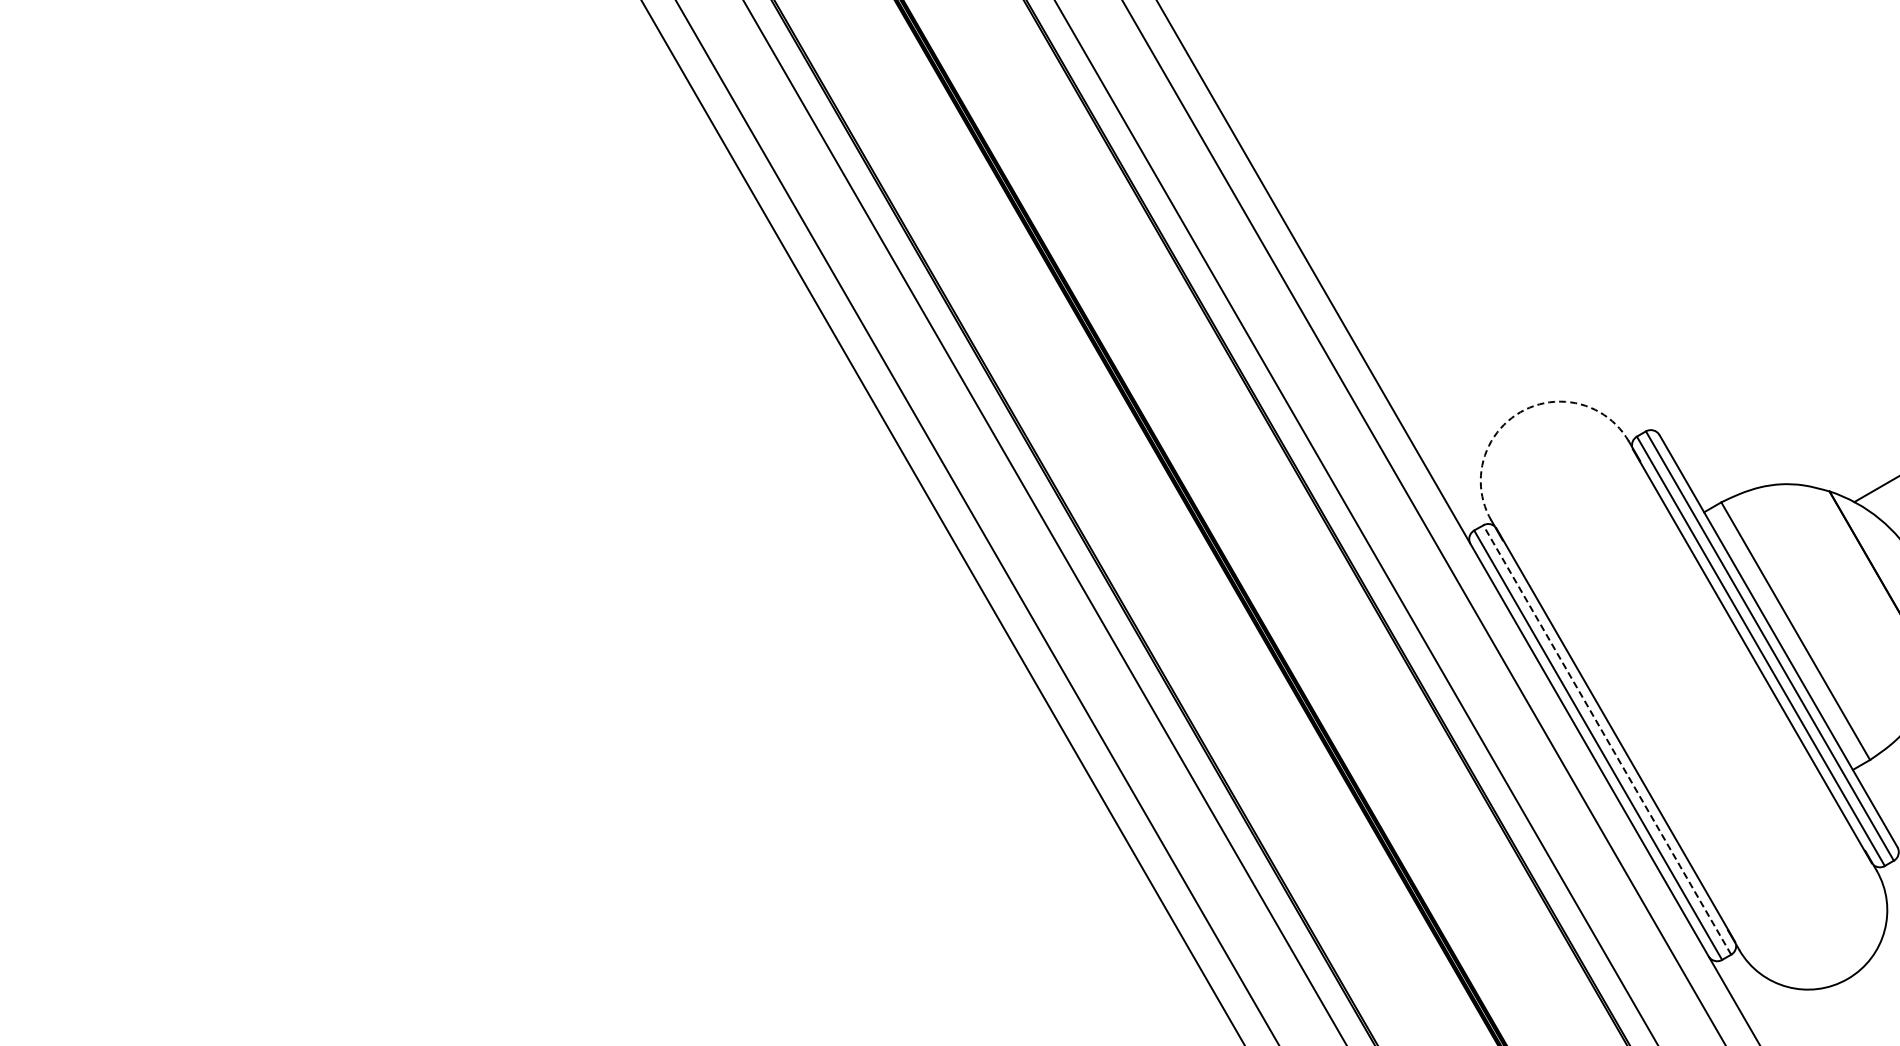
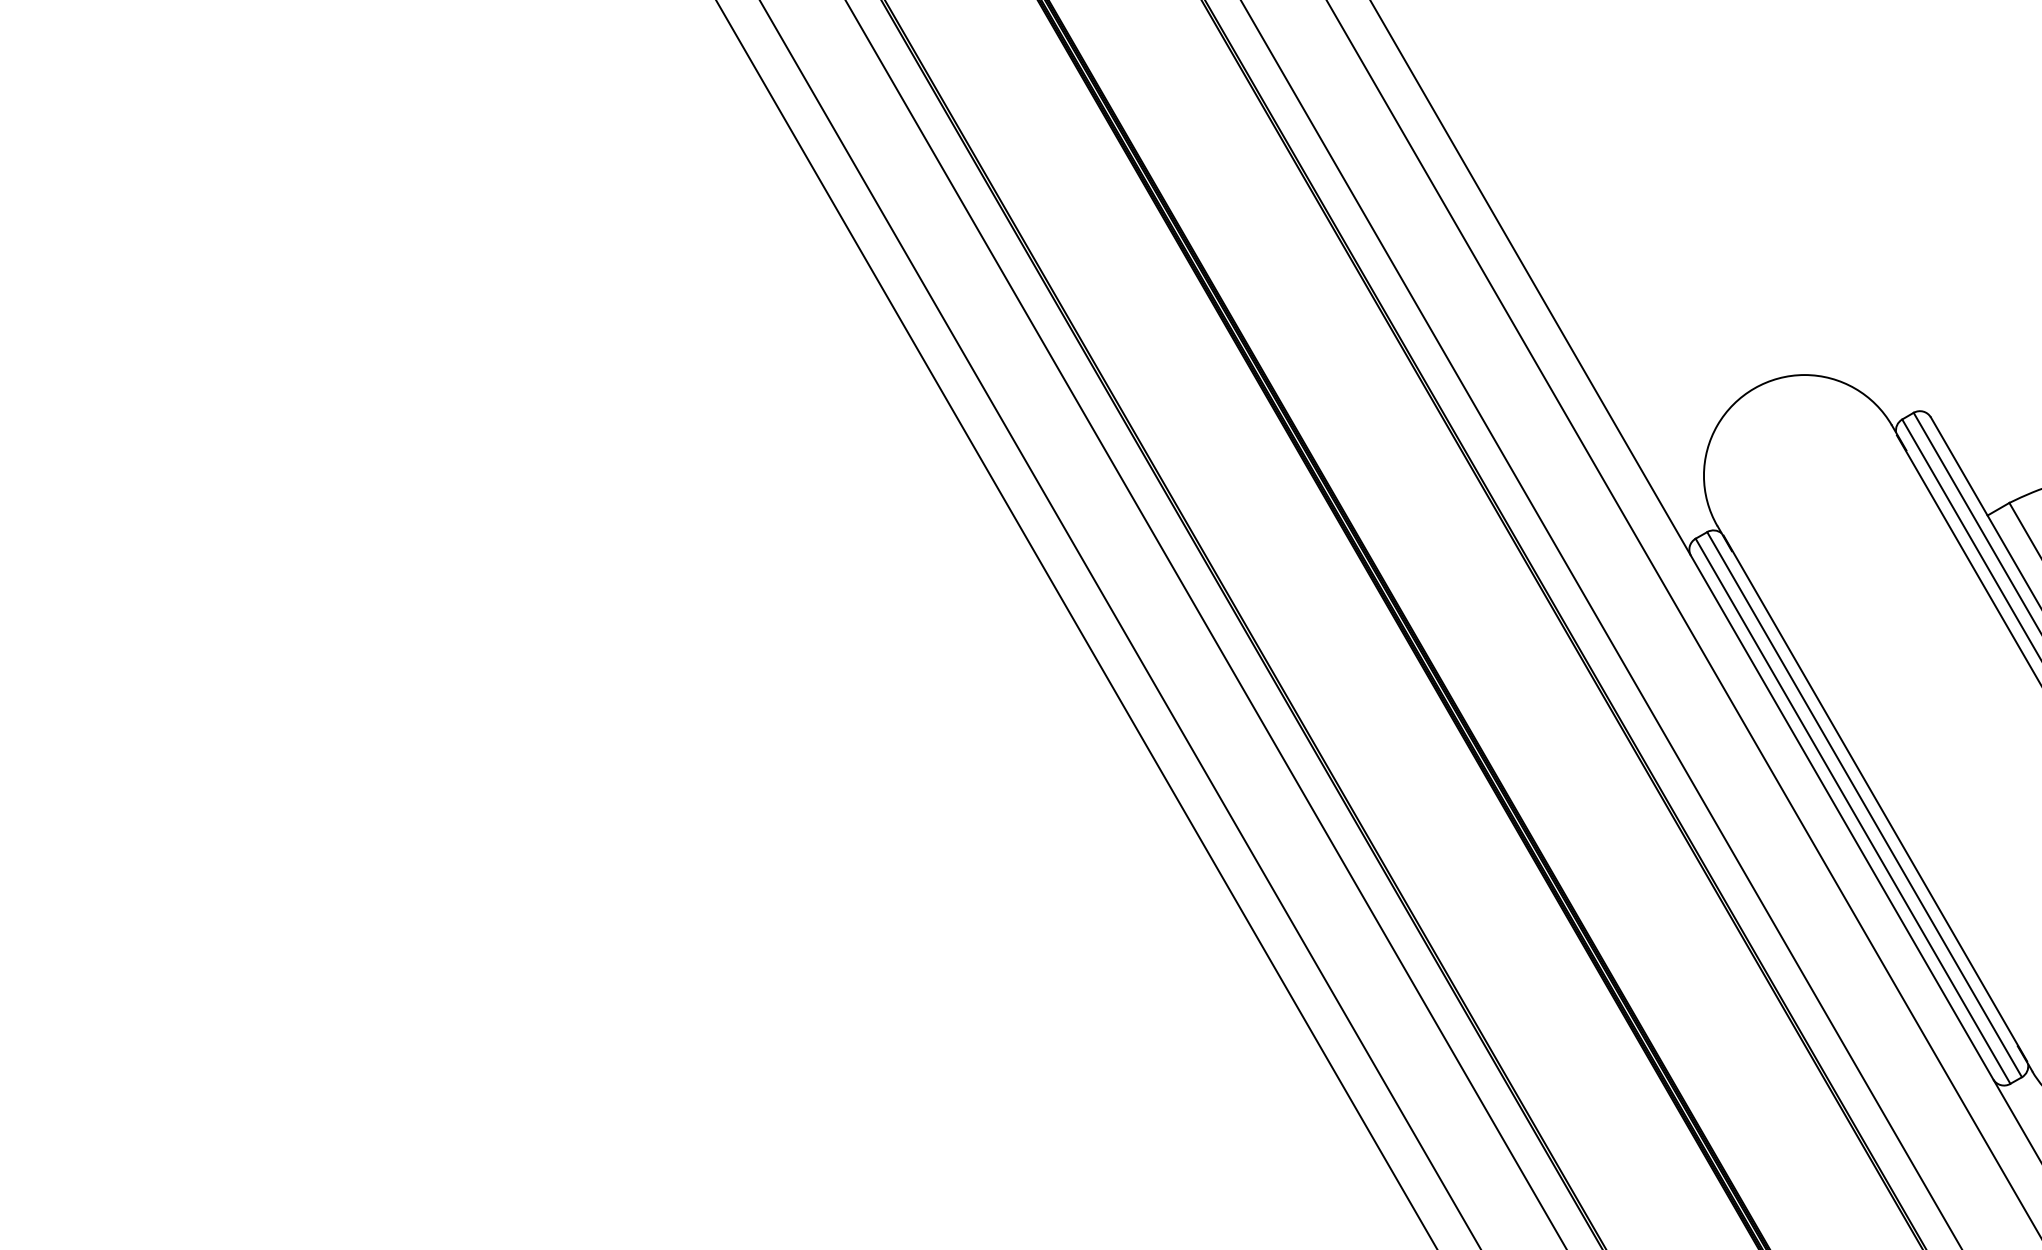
arc: (1520, 412) -> (1754, 388), dashed -> solid
line: (1607, 740) -> (1864, 805), dashed -> solid

